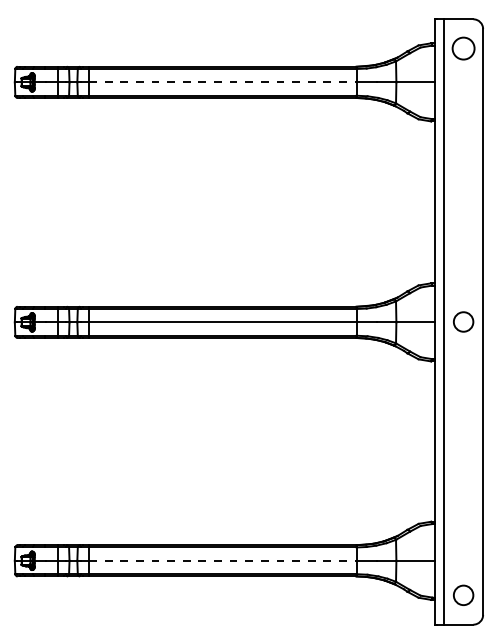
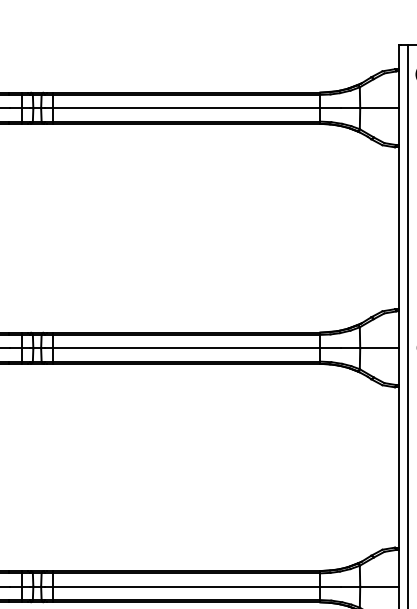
line: (222, 82) -> (186, 108), dashed -> solid
line: (222, 560) -> (186, 586), dashed -> solid

